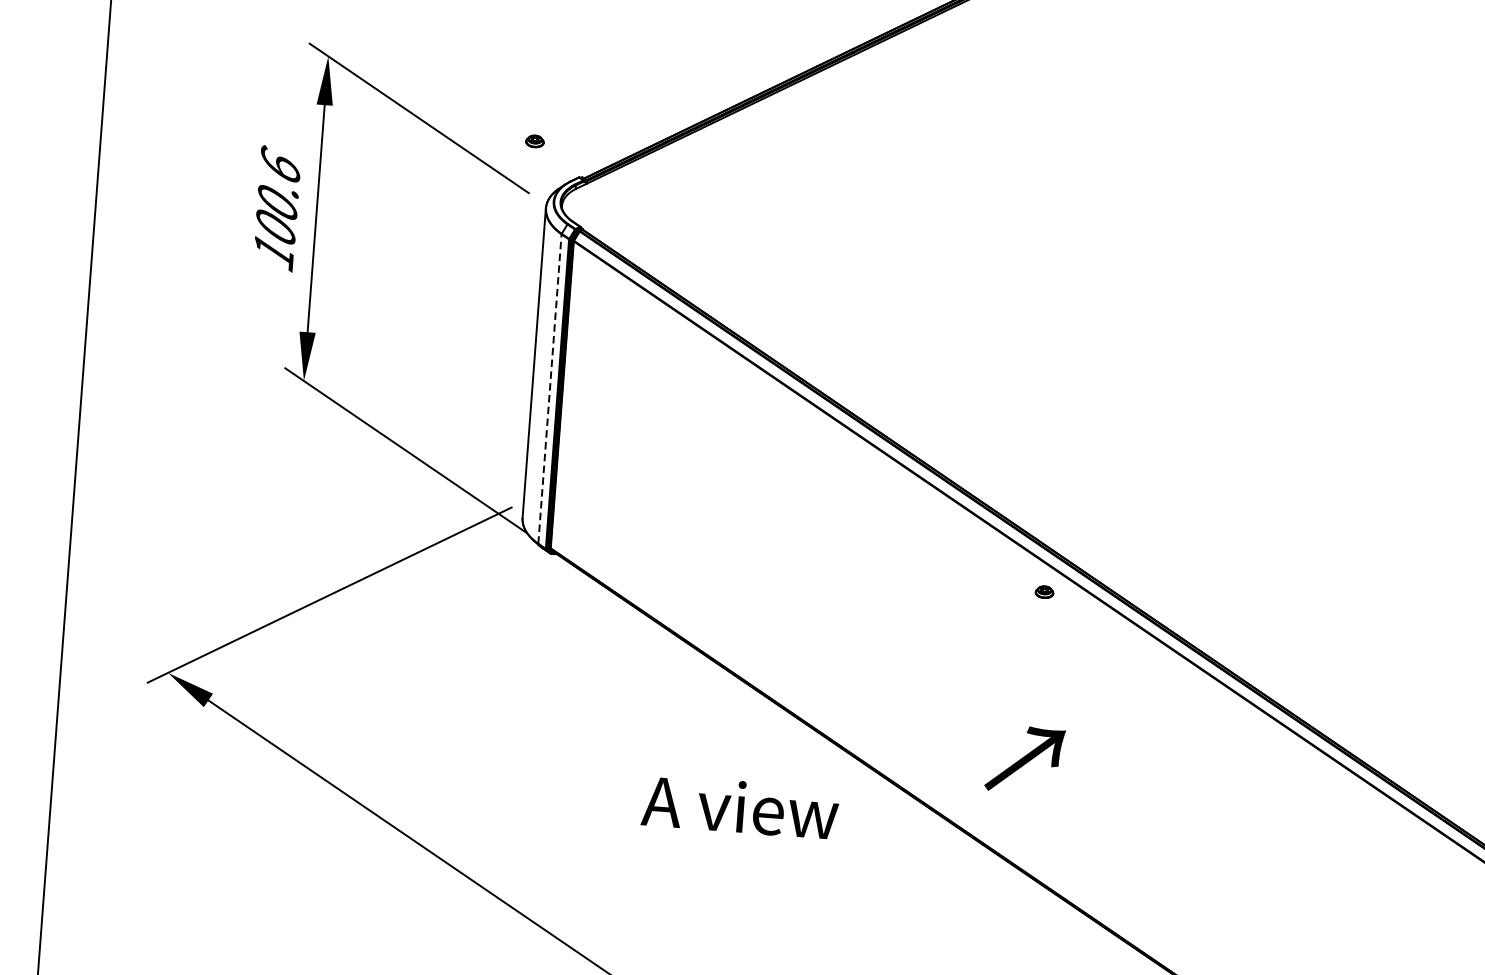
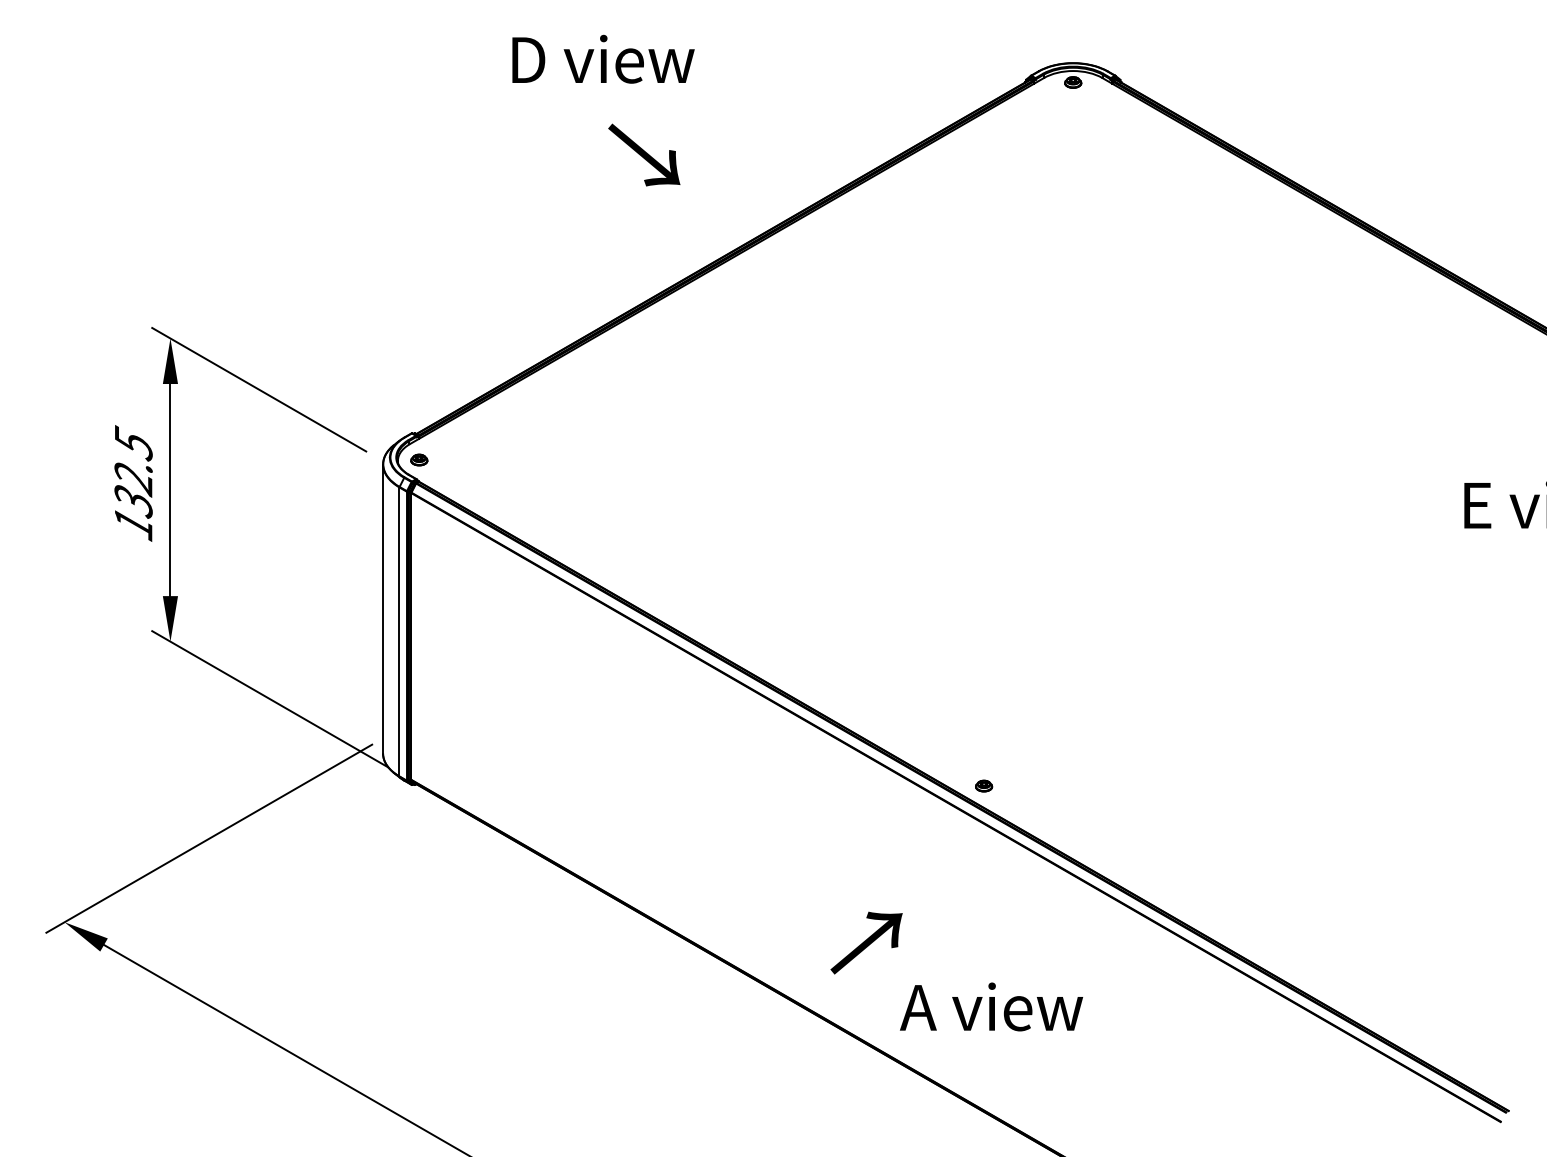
part: (535, 140) -> (419, 459), moved
text: (278, 195) -> (133, 471), 100.6 -> 132.5
line: (550, 388) -> (399, 631), dashed -> solid
part: (1045, 591) -> (984, 785), moved
text: (740, 806) -> (991, 1006), moved

